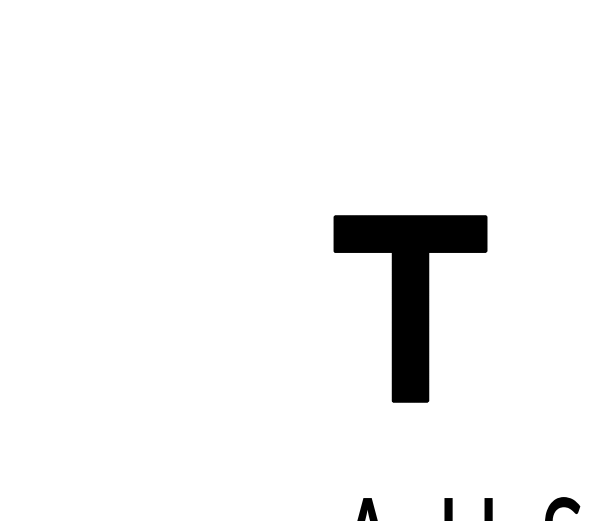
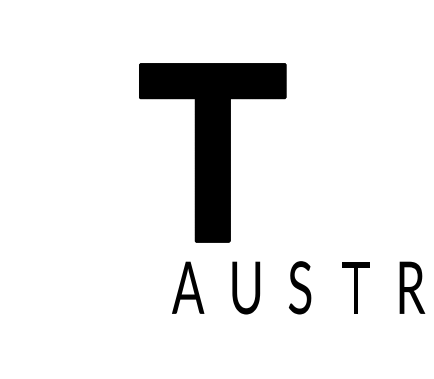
part: (409, 308) -> (212, 152), size x1.67

